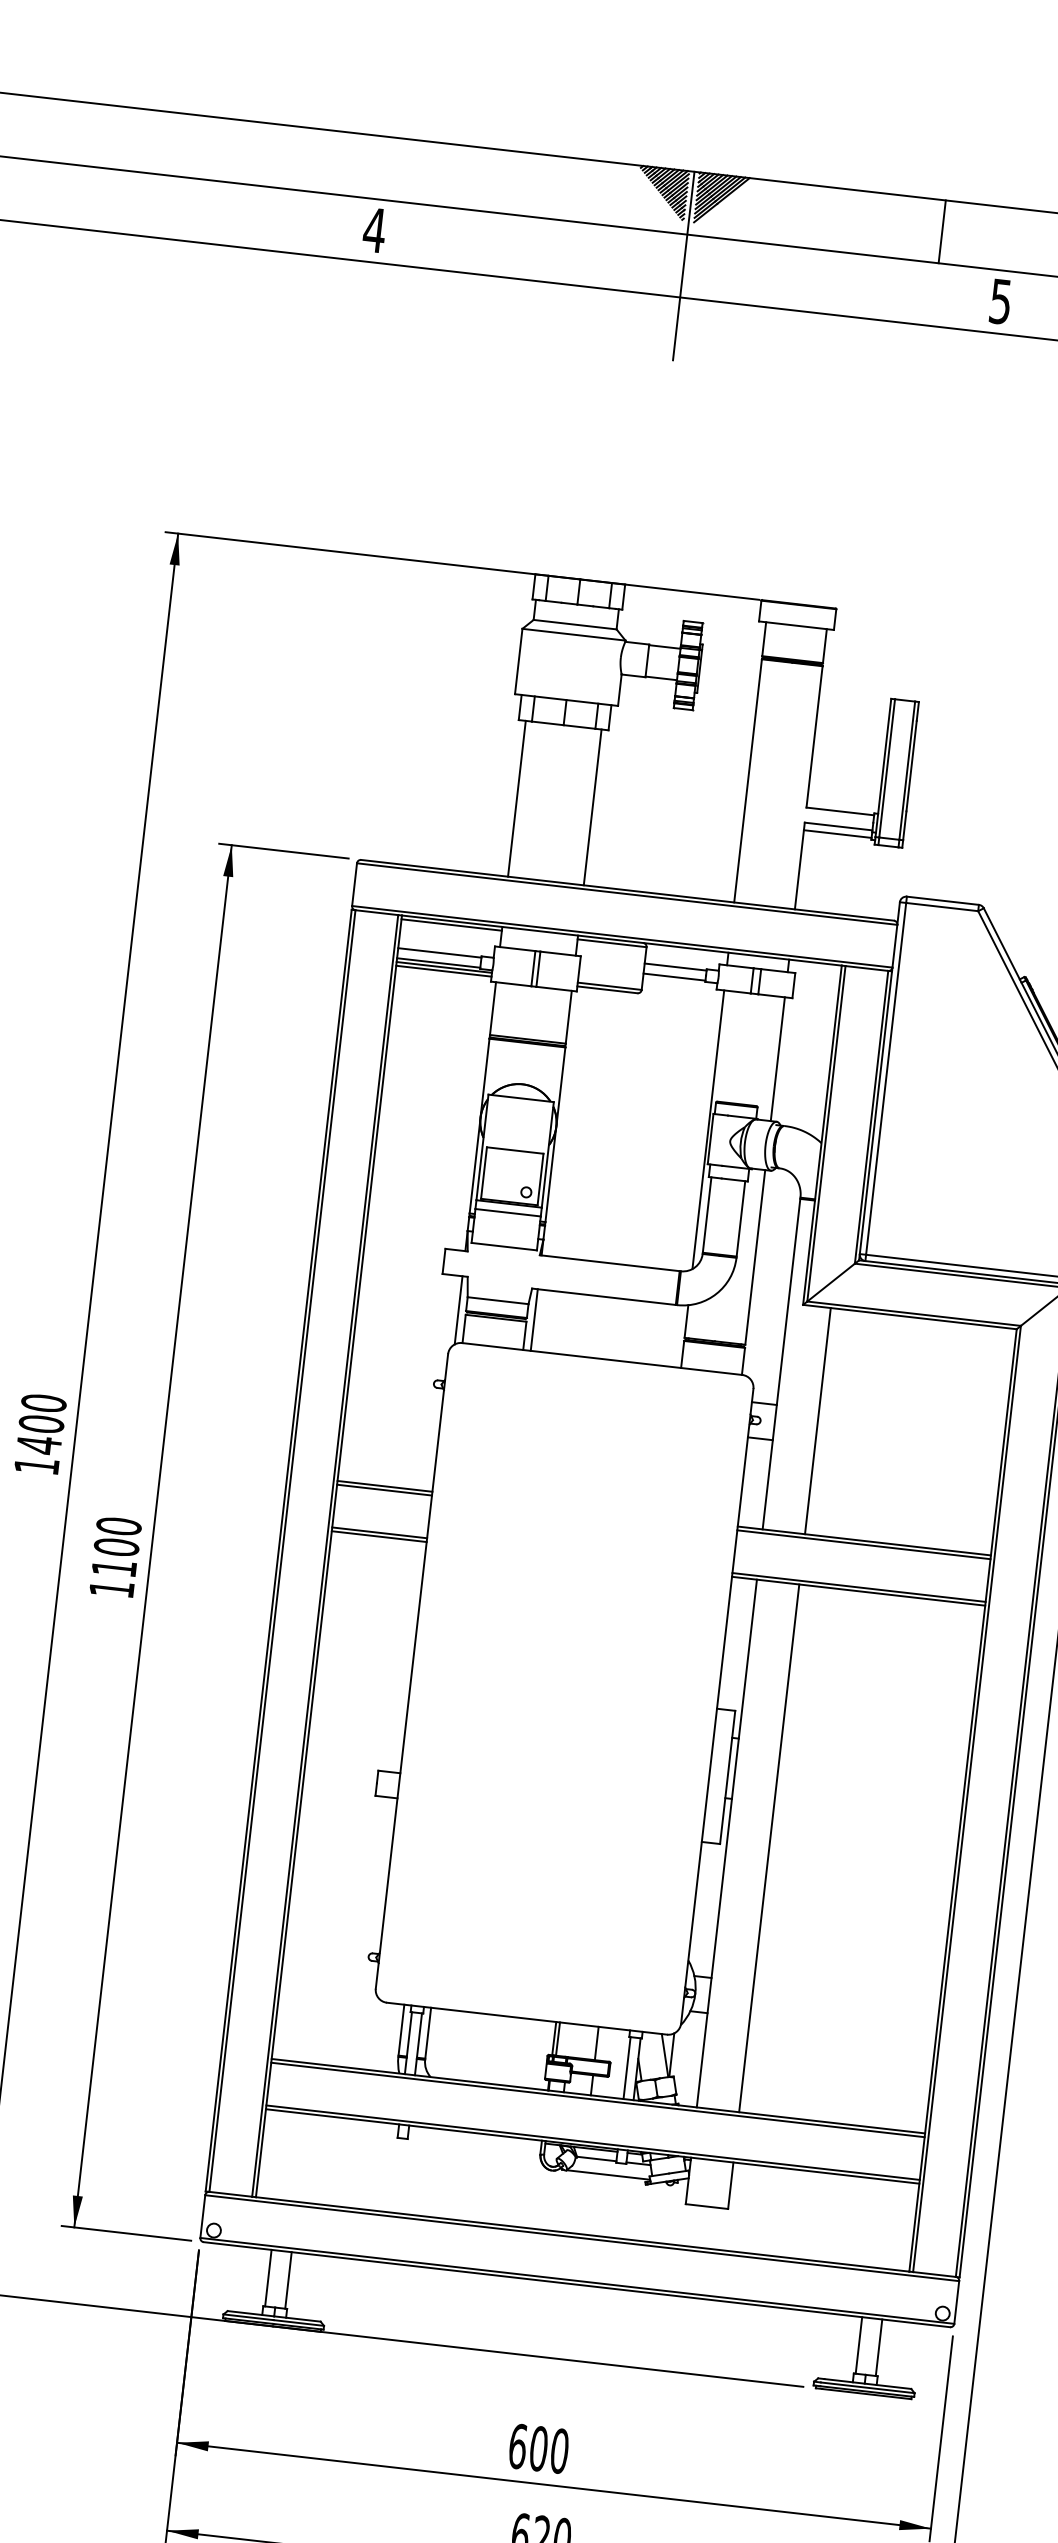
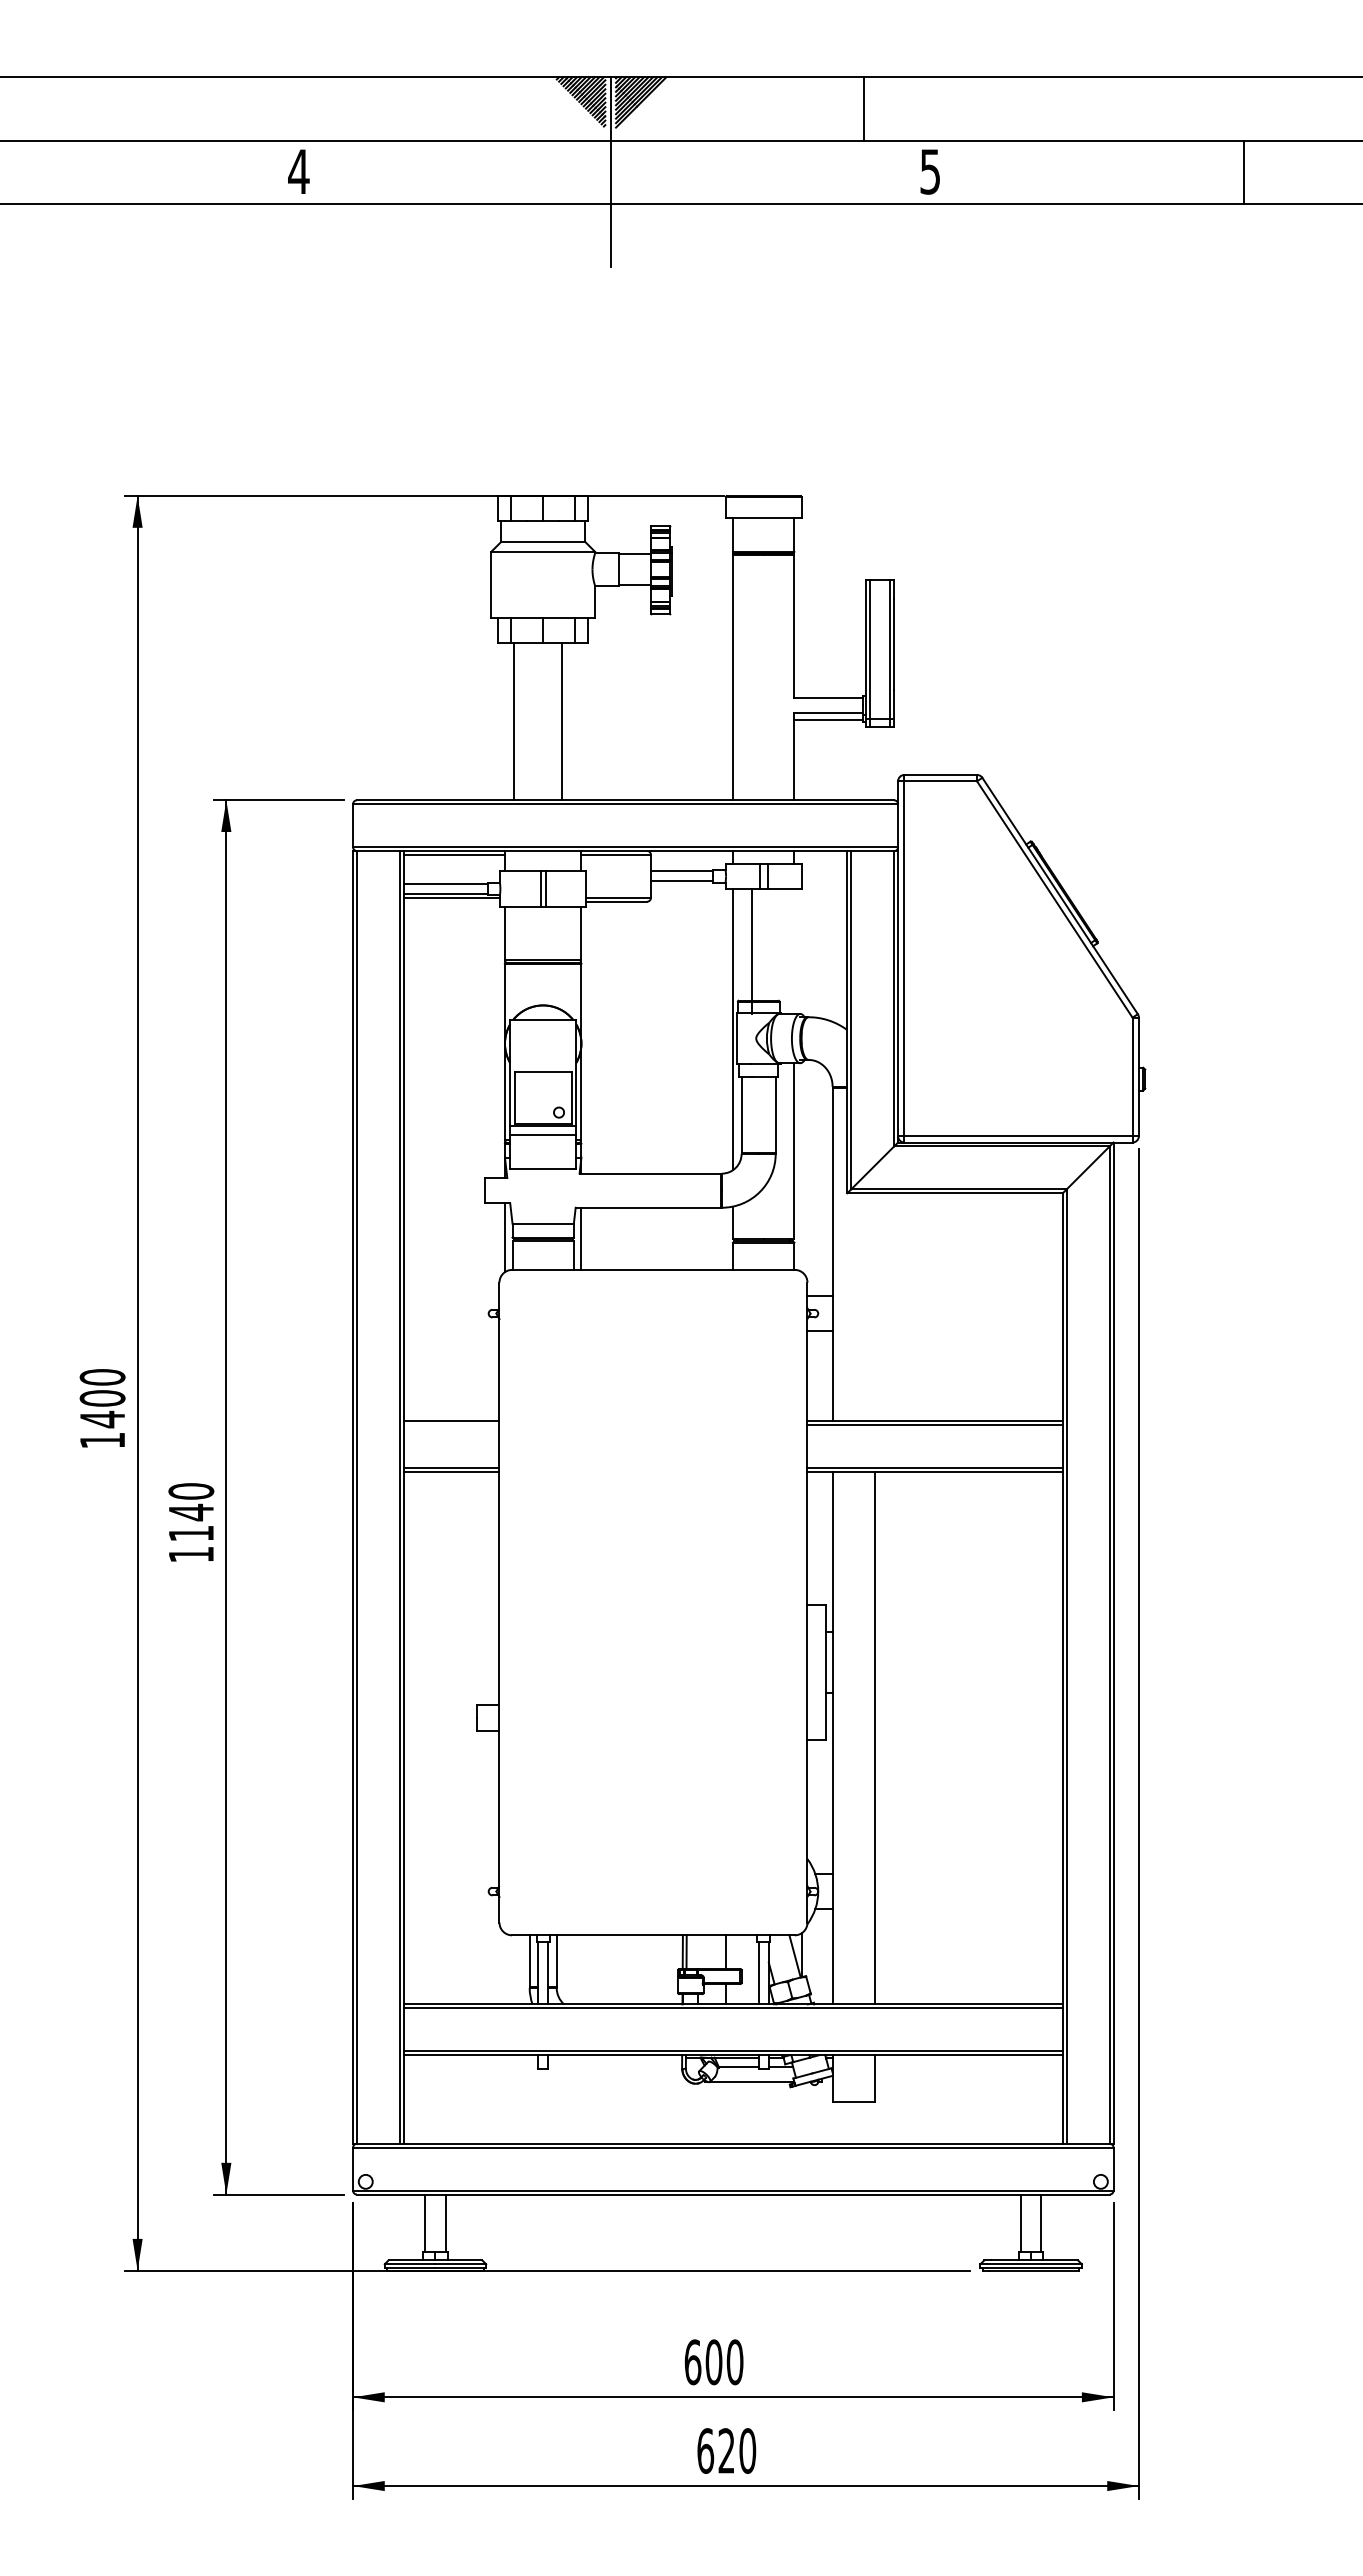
line: (516, 798) -> (561, 721), moved
line: (592, 807) -> (514, 721), moved
line: (443, 970) -> (451, 901), removed
line: (777, 1059) -> (752, 951), moved
line: (818, 1421) -> (875, 1307), removed
line: (384, 1490) -> (451, 1425), removed
text: (116, 1547) -> (191, 1512), 1100 -> 1140

